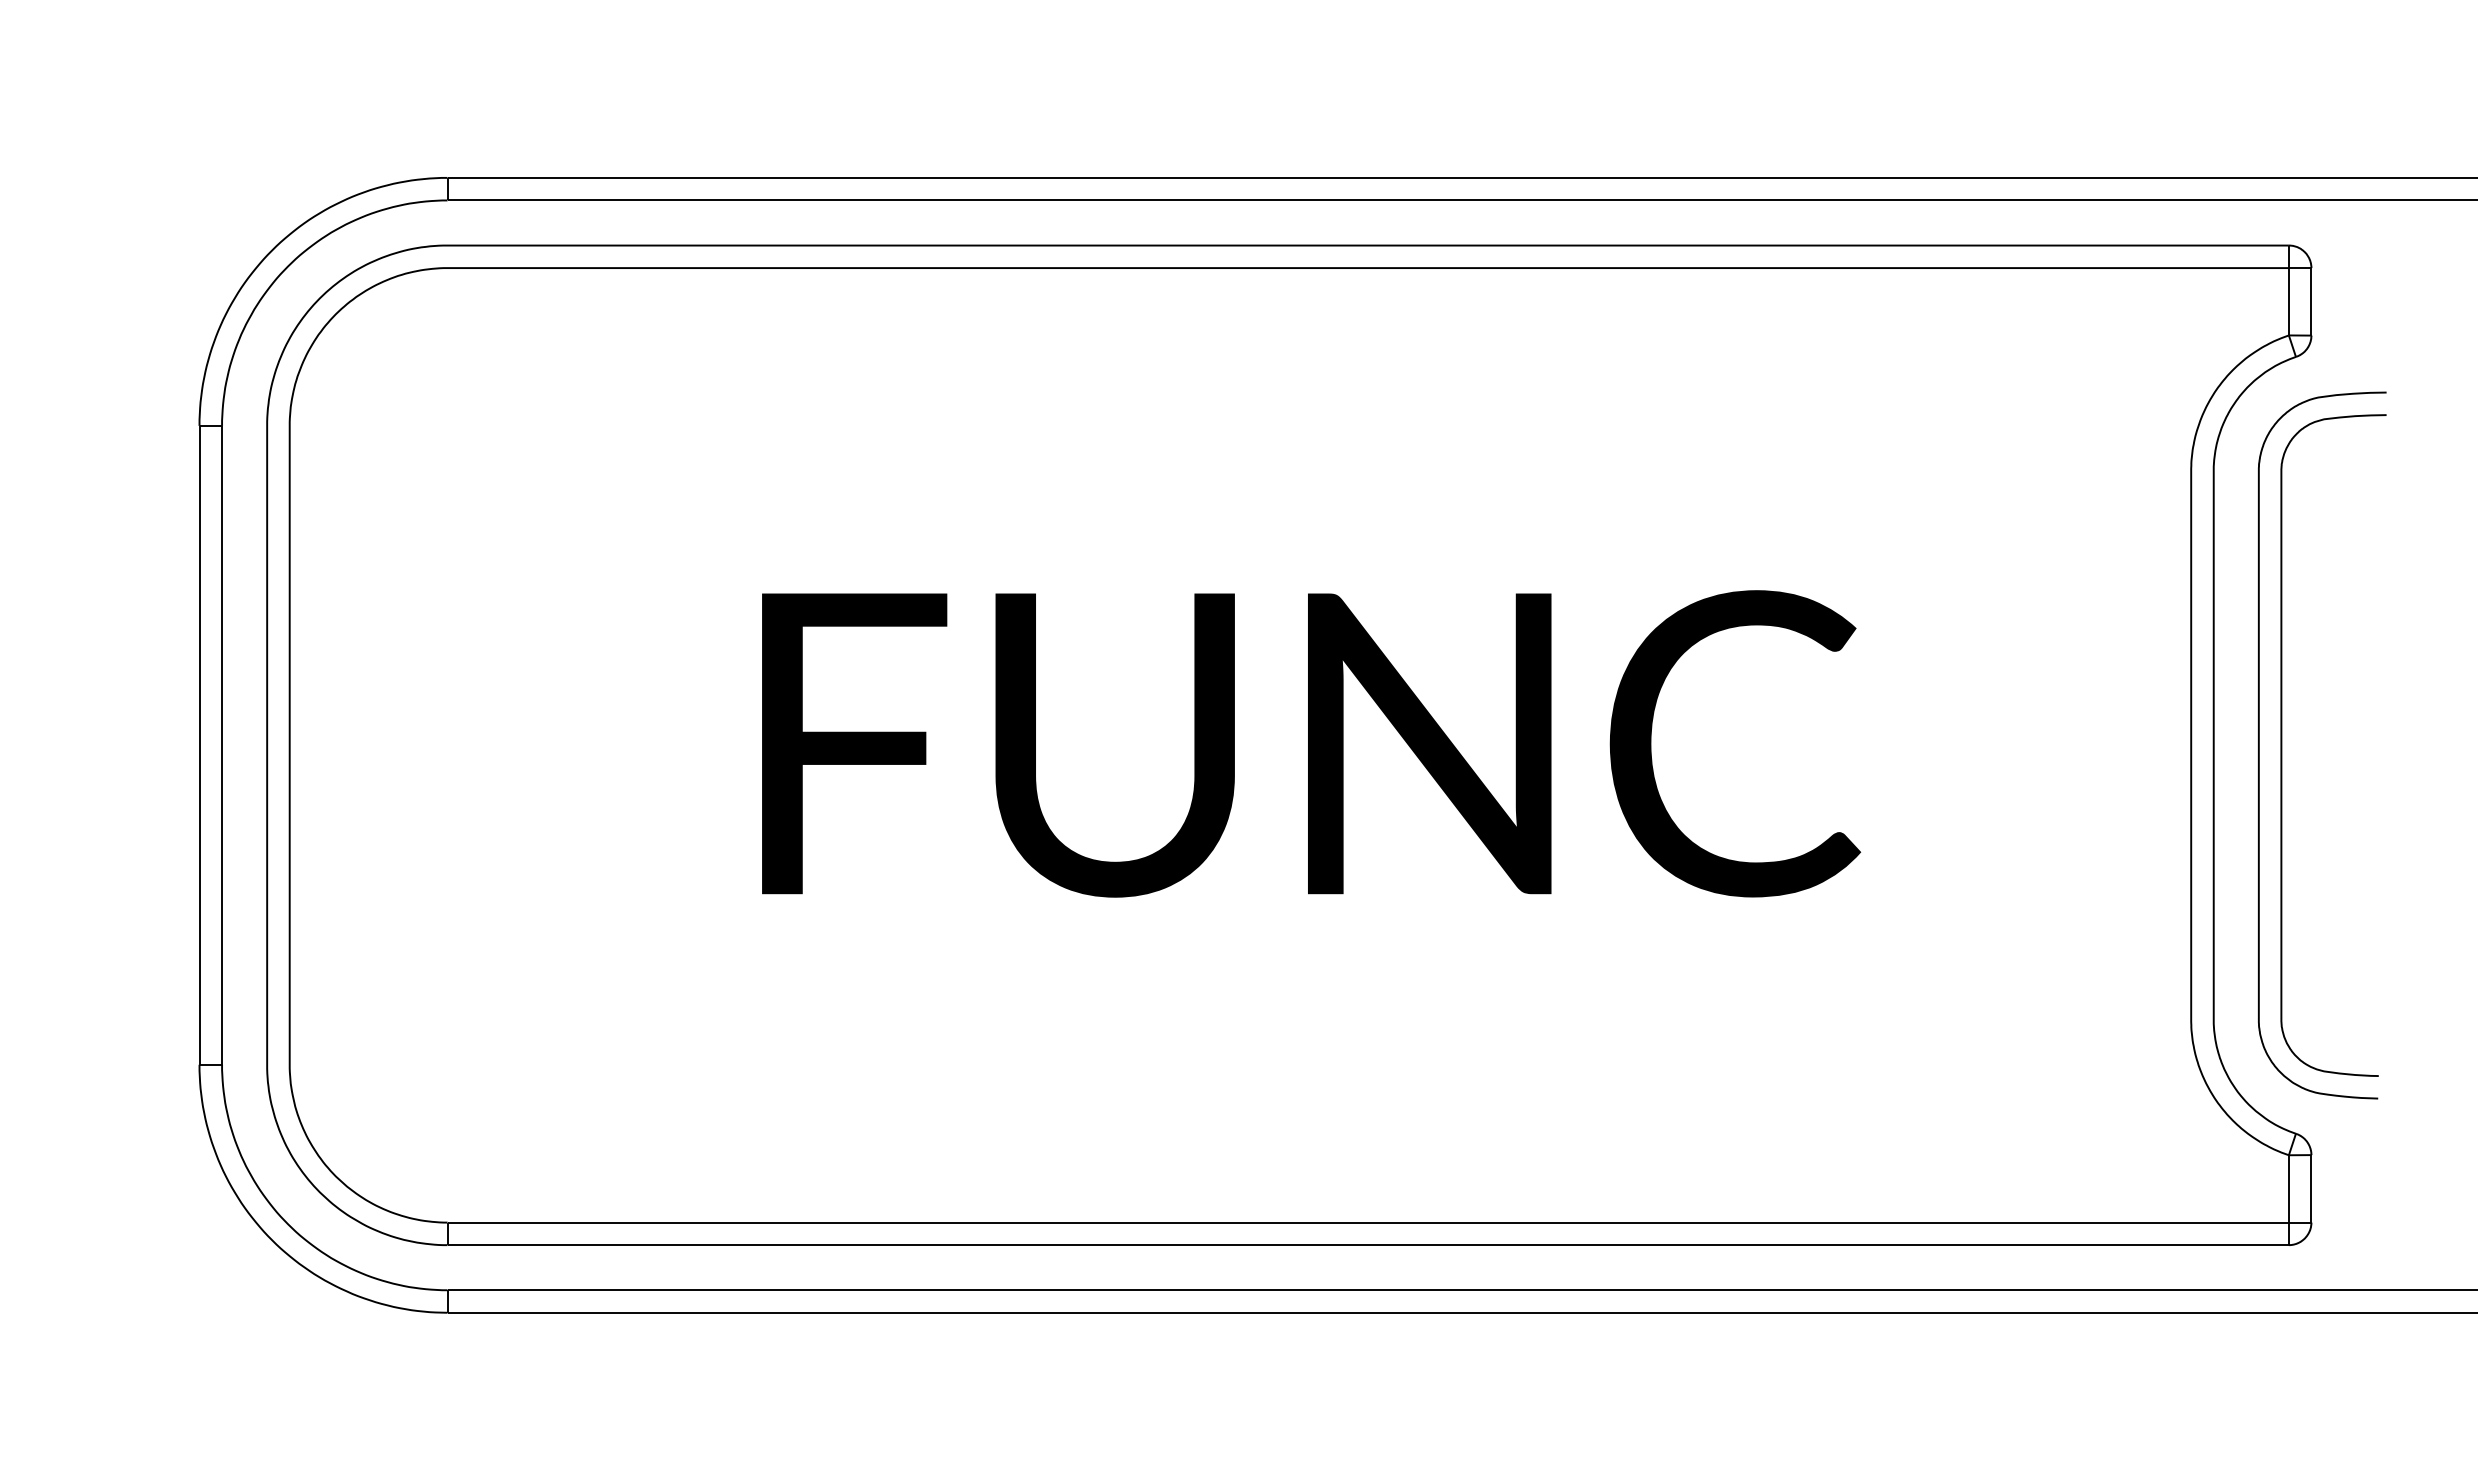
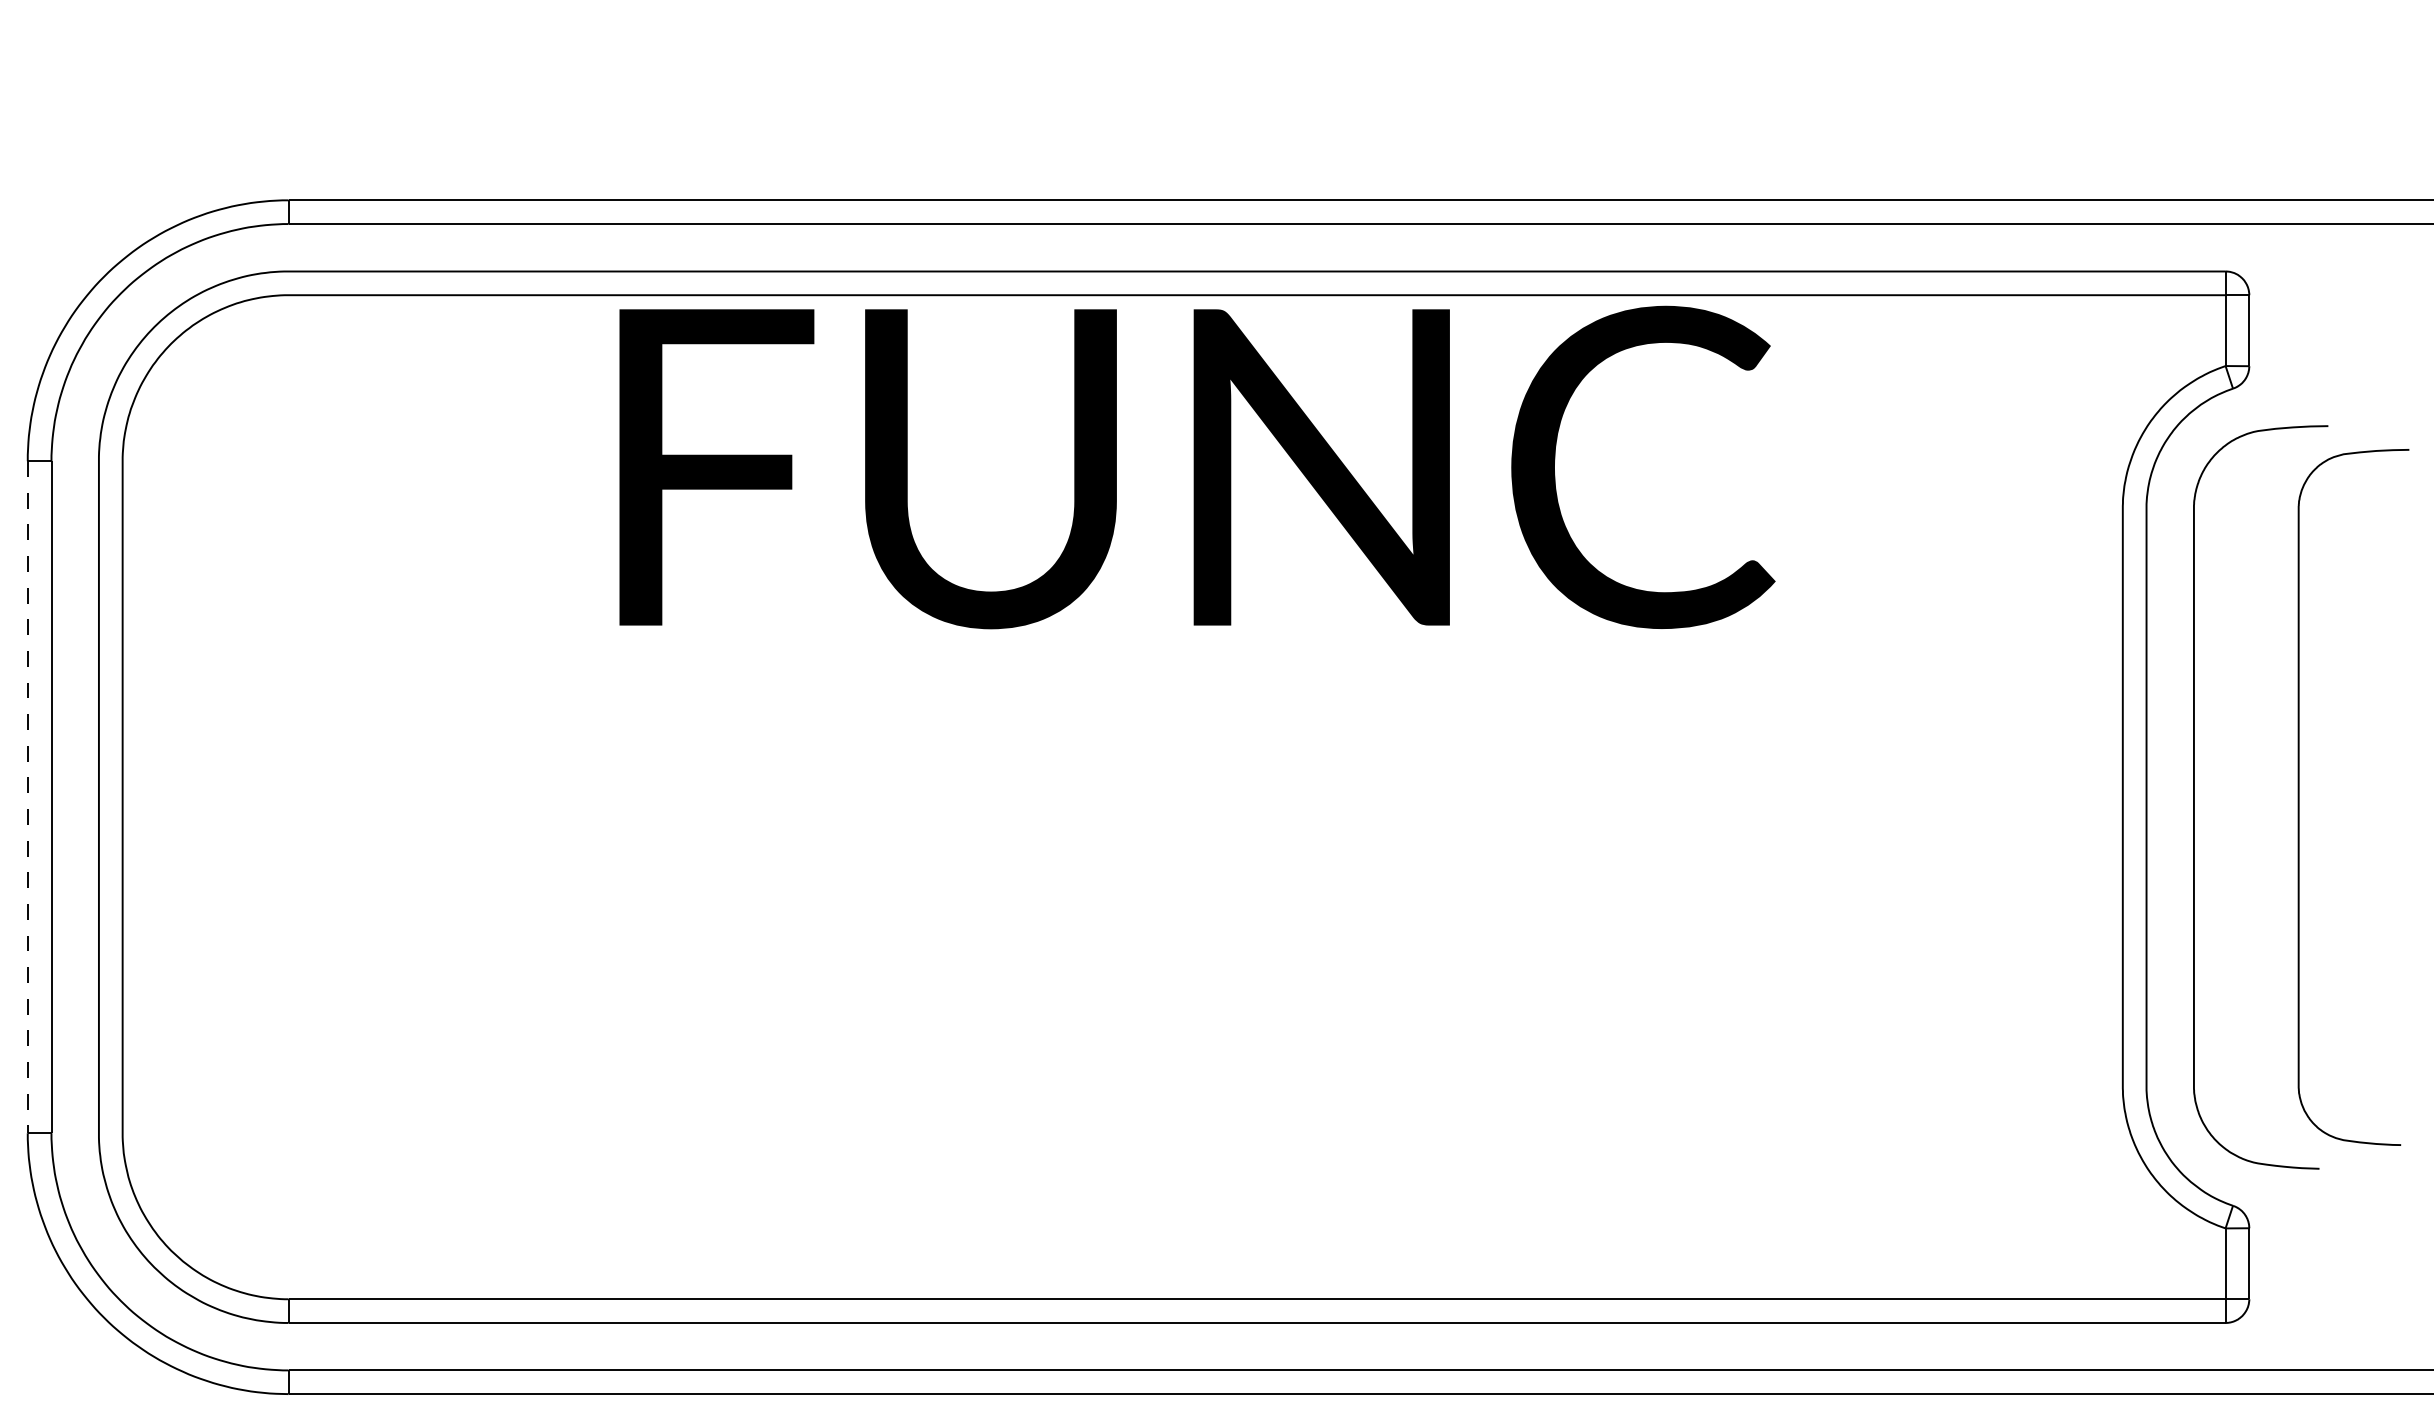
text: (1311, 743) -> (1197, 467), moved
line: (199, 745) -> (27, 797), solid -> dashed
curve: (2282, 745) -> (2299, 797), moved

